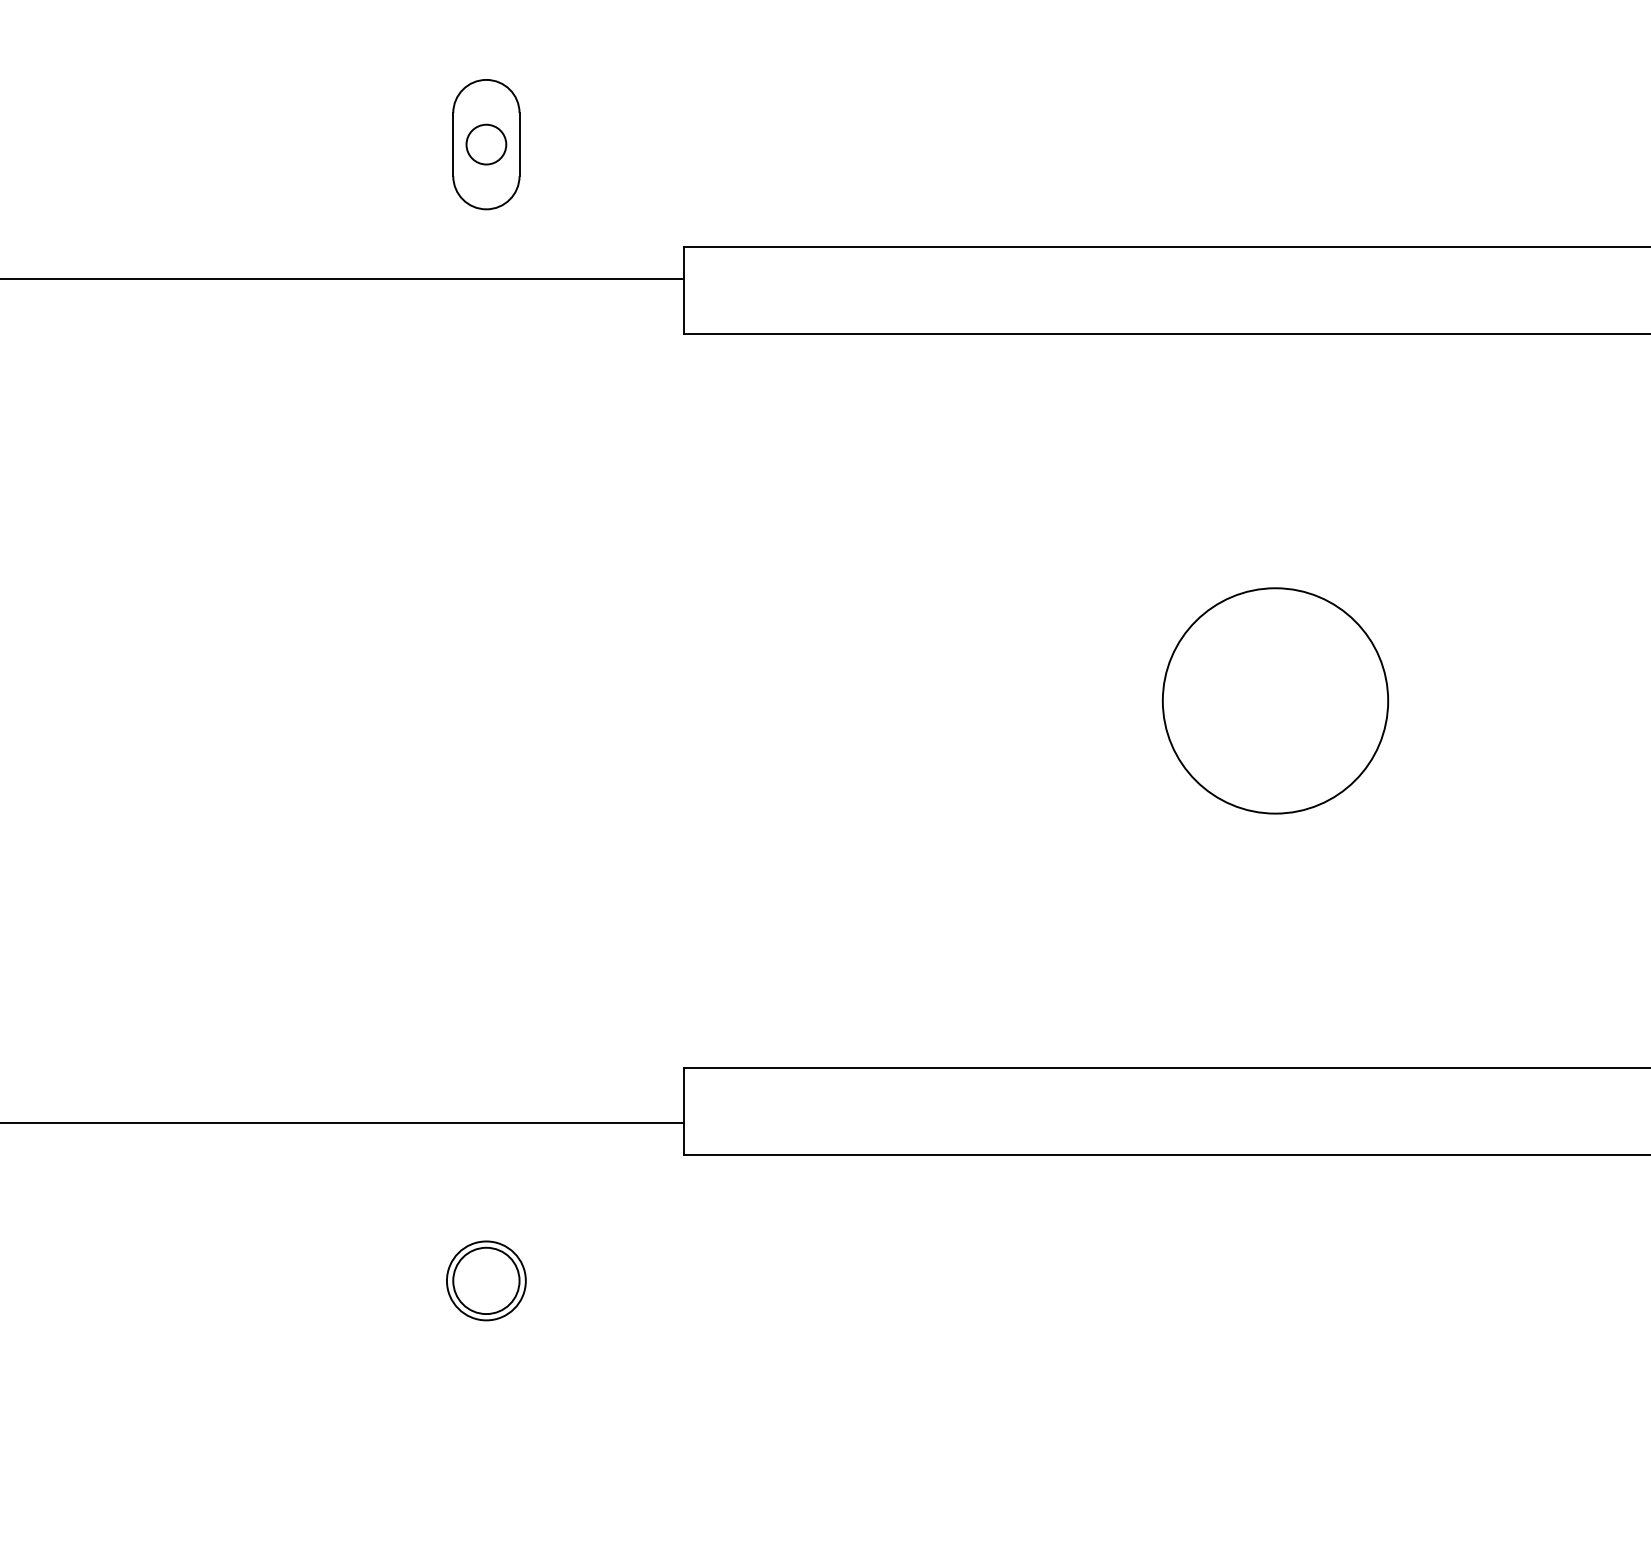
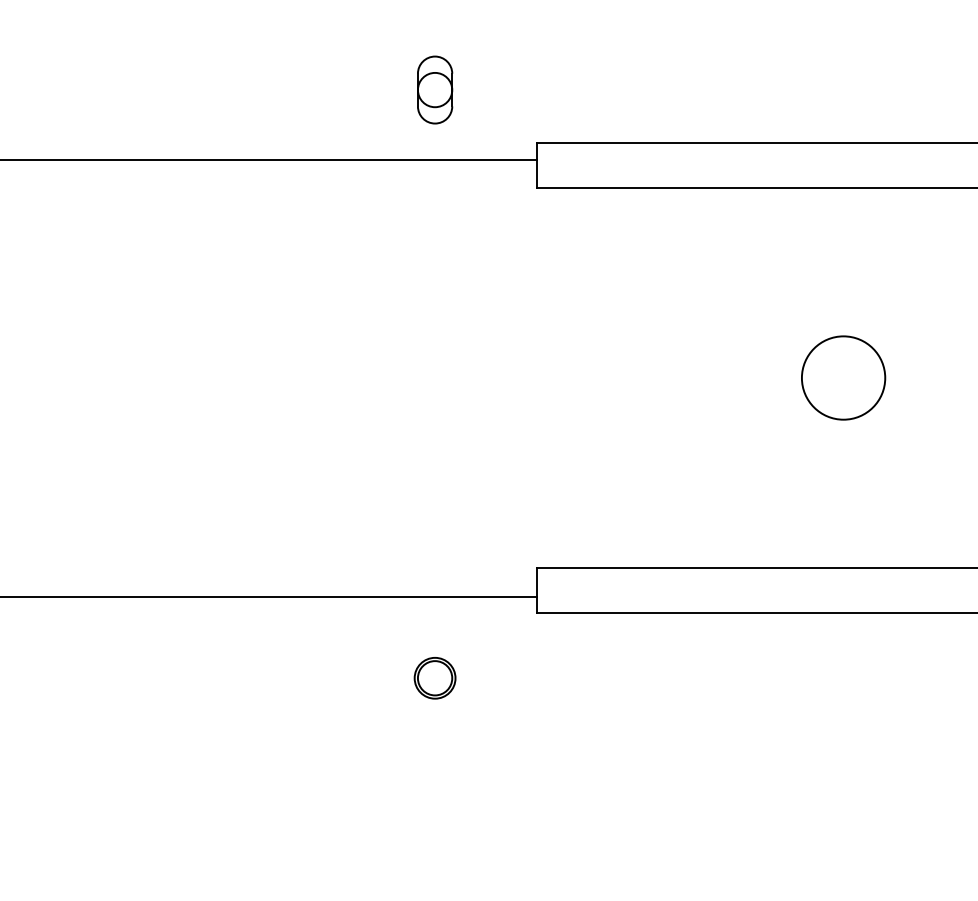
circle: (485, 143) -> (434, 89), size x1.67
circle: (1275, 699) -> (843, 377), size x0.71

